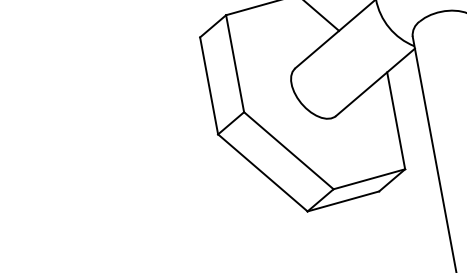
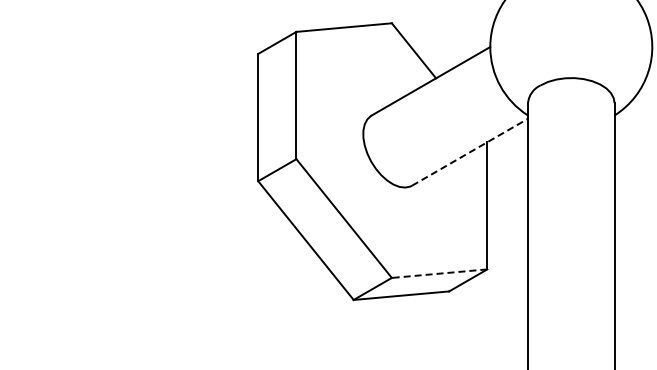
line: (375, 82) -> (470, 152), solid -> dashed
line: (369, 179) -> (439, 273), solid -> dashed

